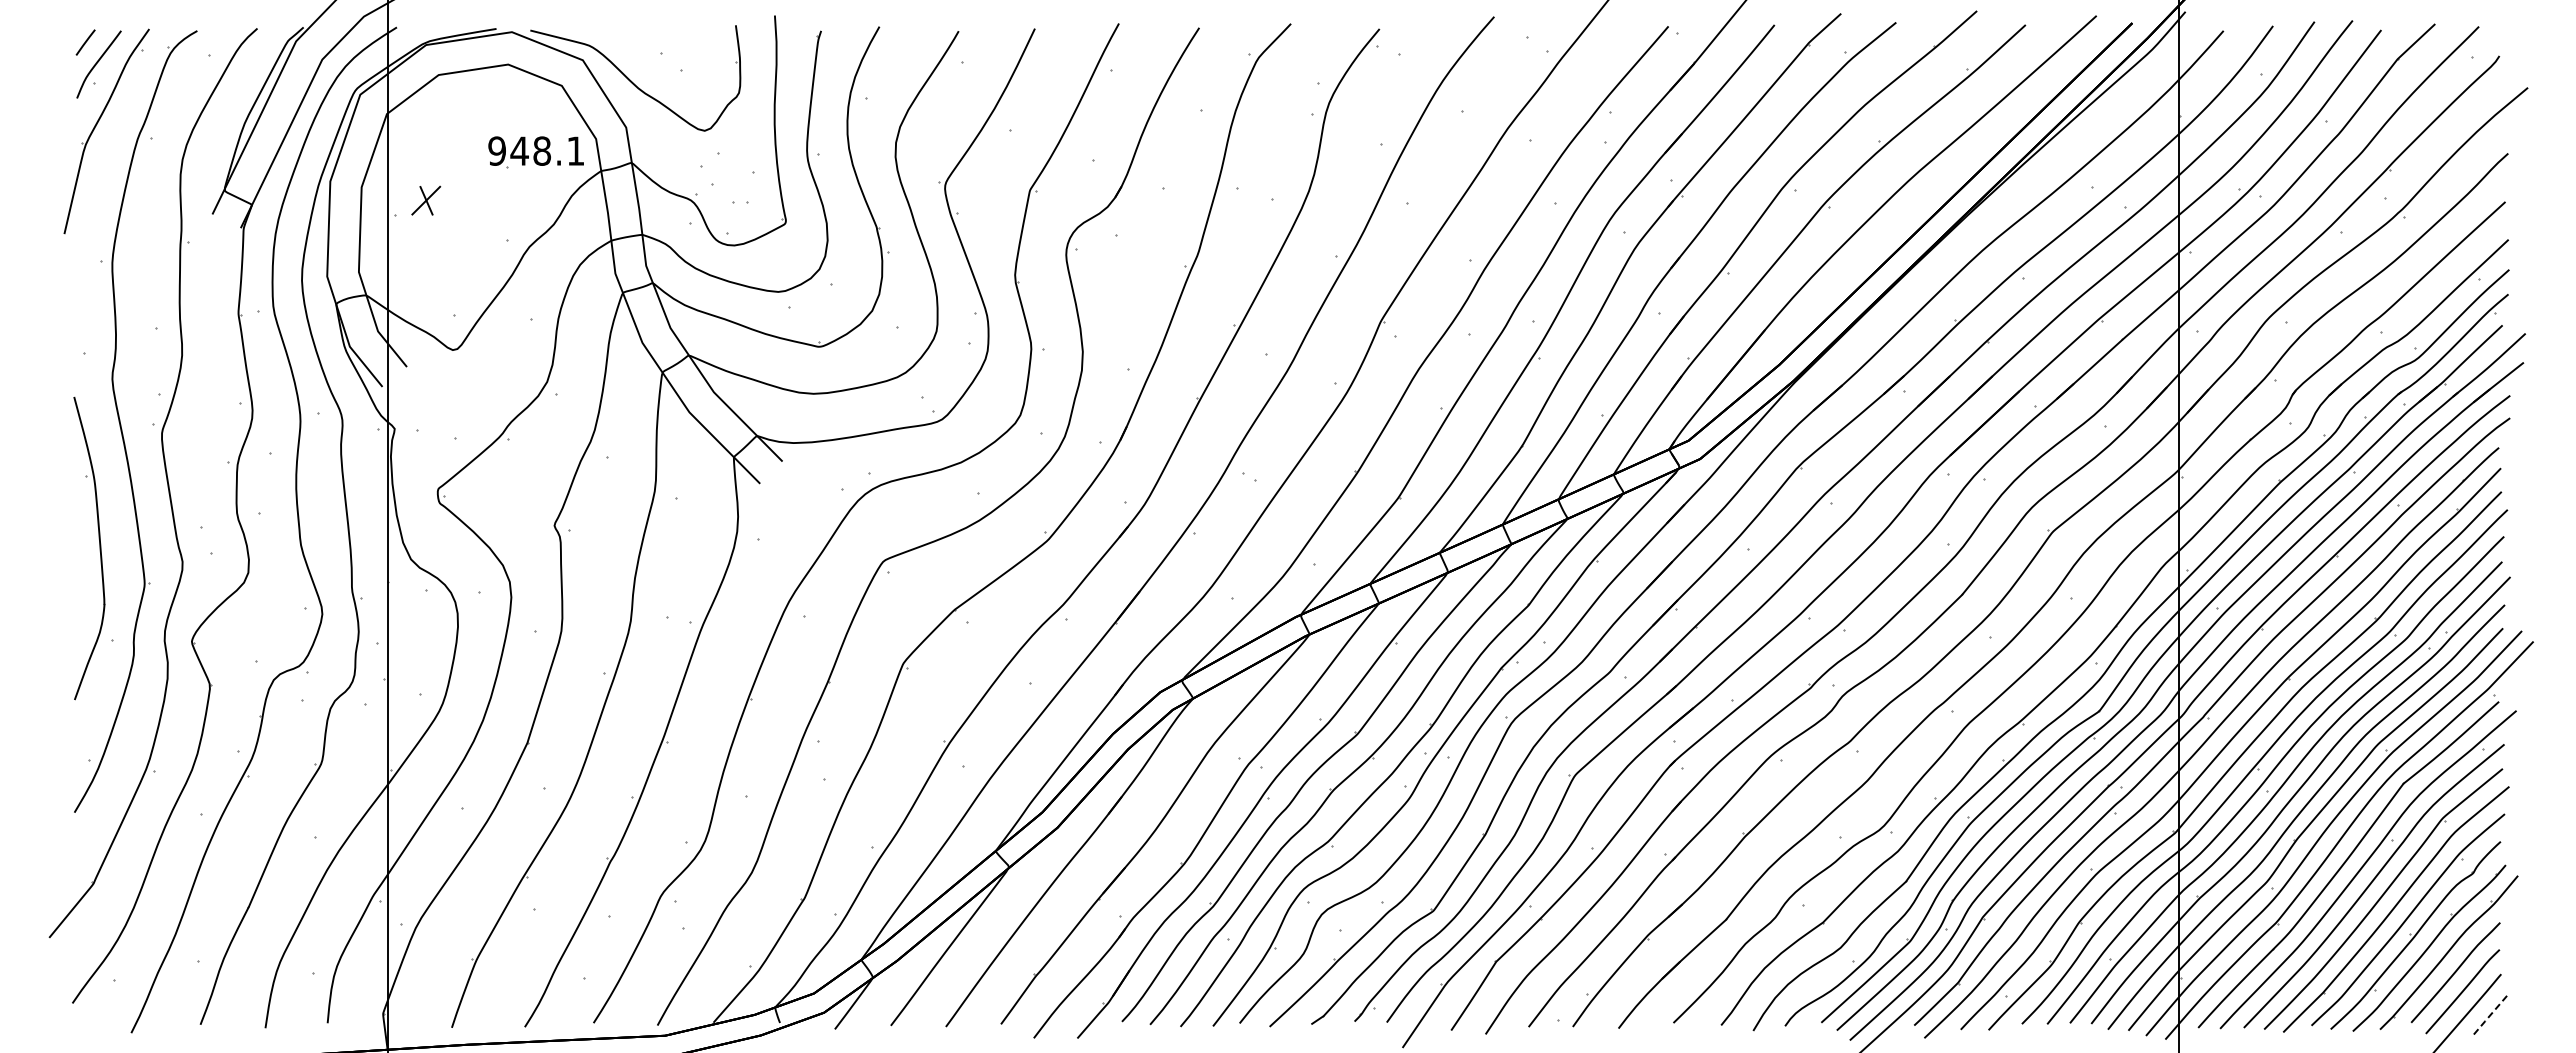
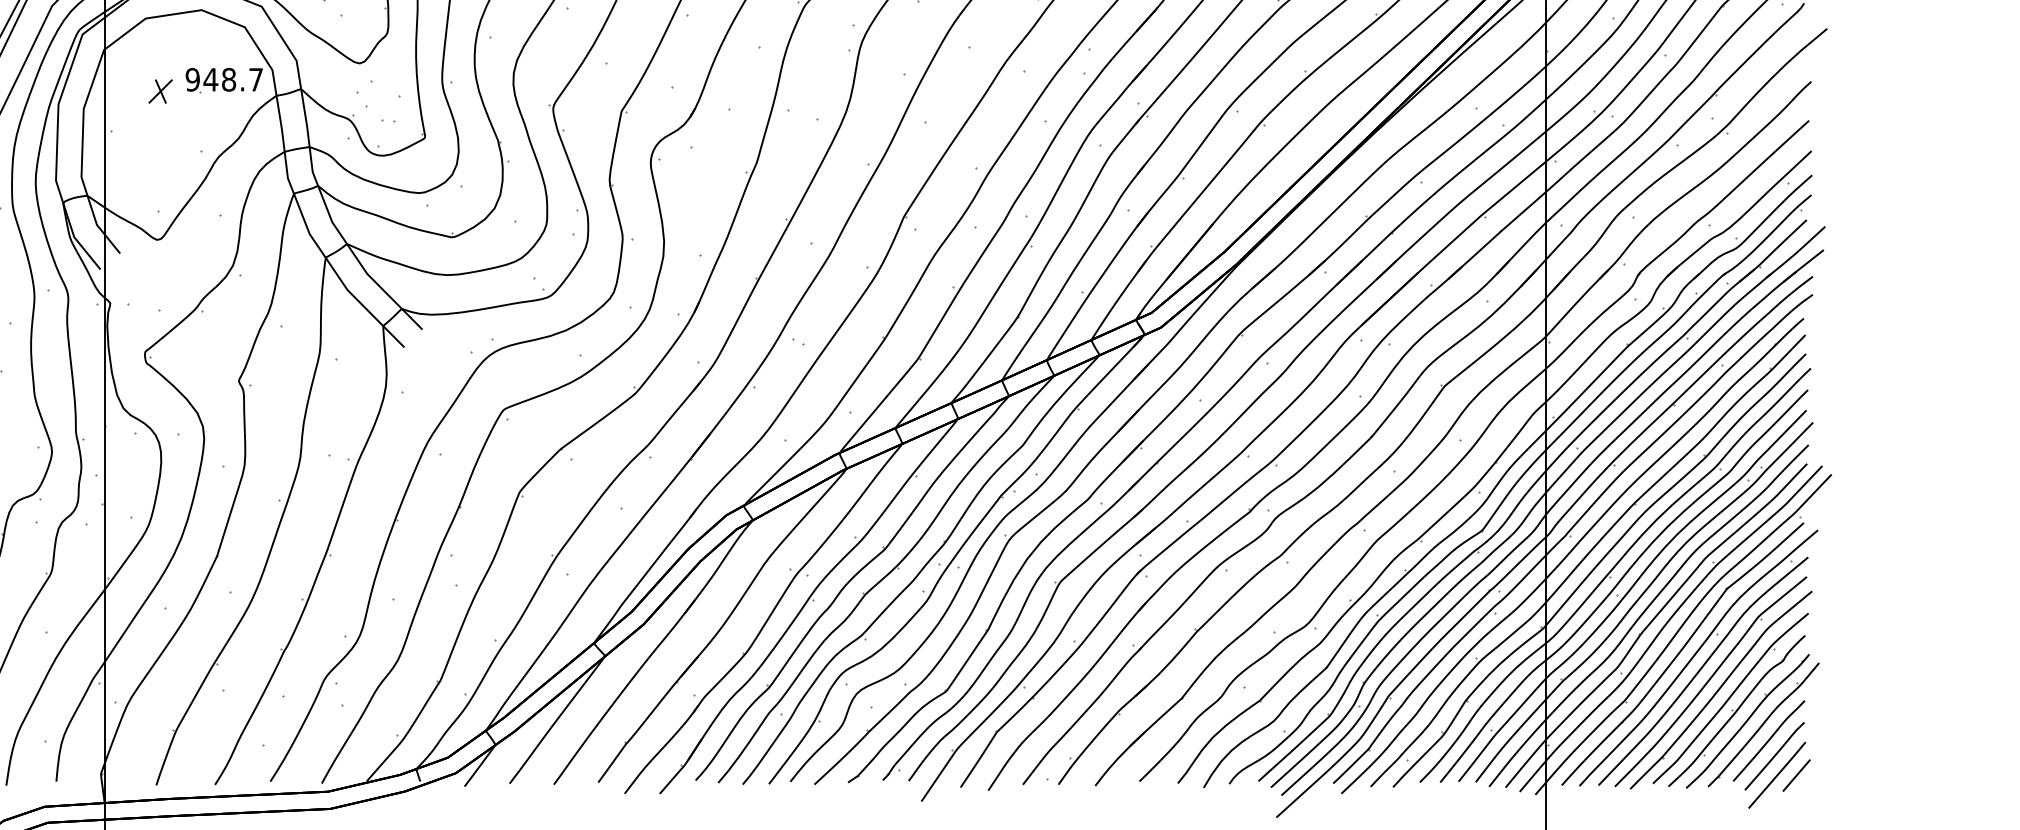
text: (575, 150) -> (255, 79), 948.1 -> 948.7
part: (426, 200) -> (160, 91), moved
line: (2489, 1016) -> (1796, 776), dashed -> solid

